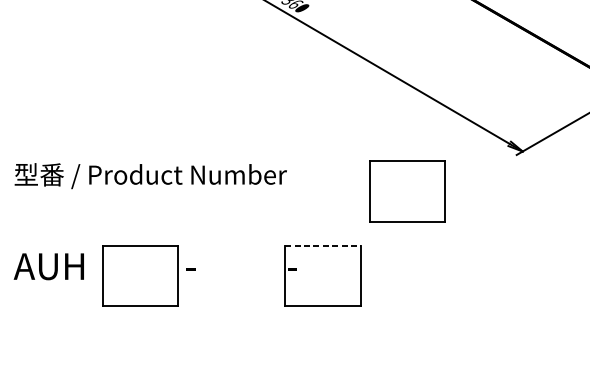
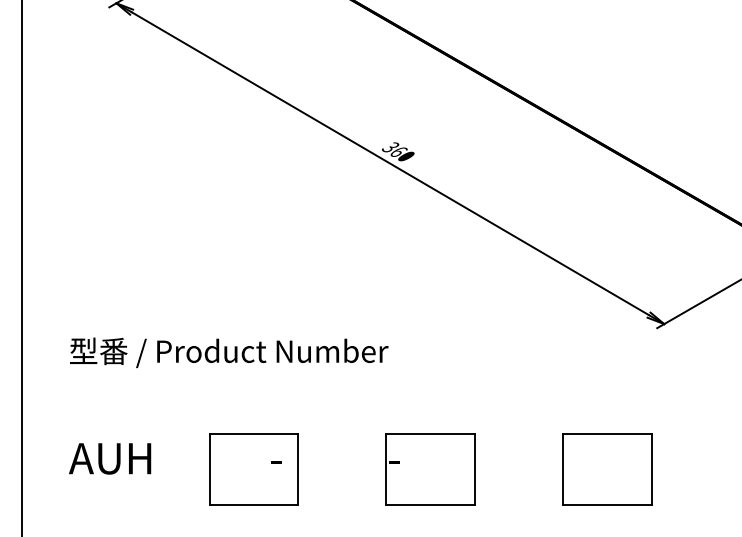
part: (407, 191) -> (607, 469), moved
line: (323, 245) -> (431, 434), dashed -> solid
part: (139, 275) -> (253, 469), moved

